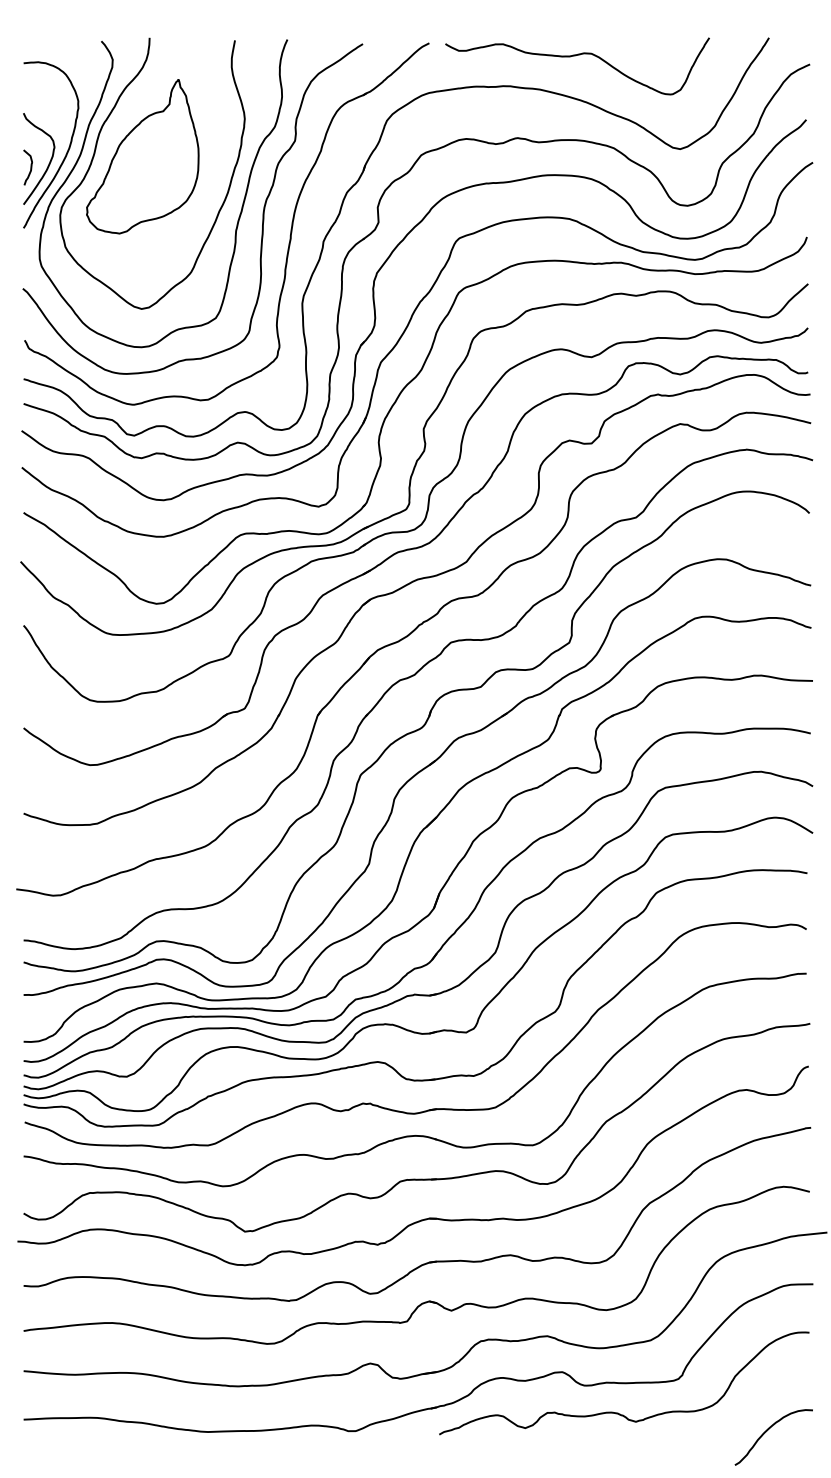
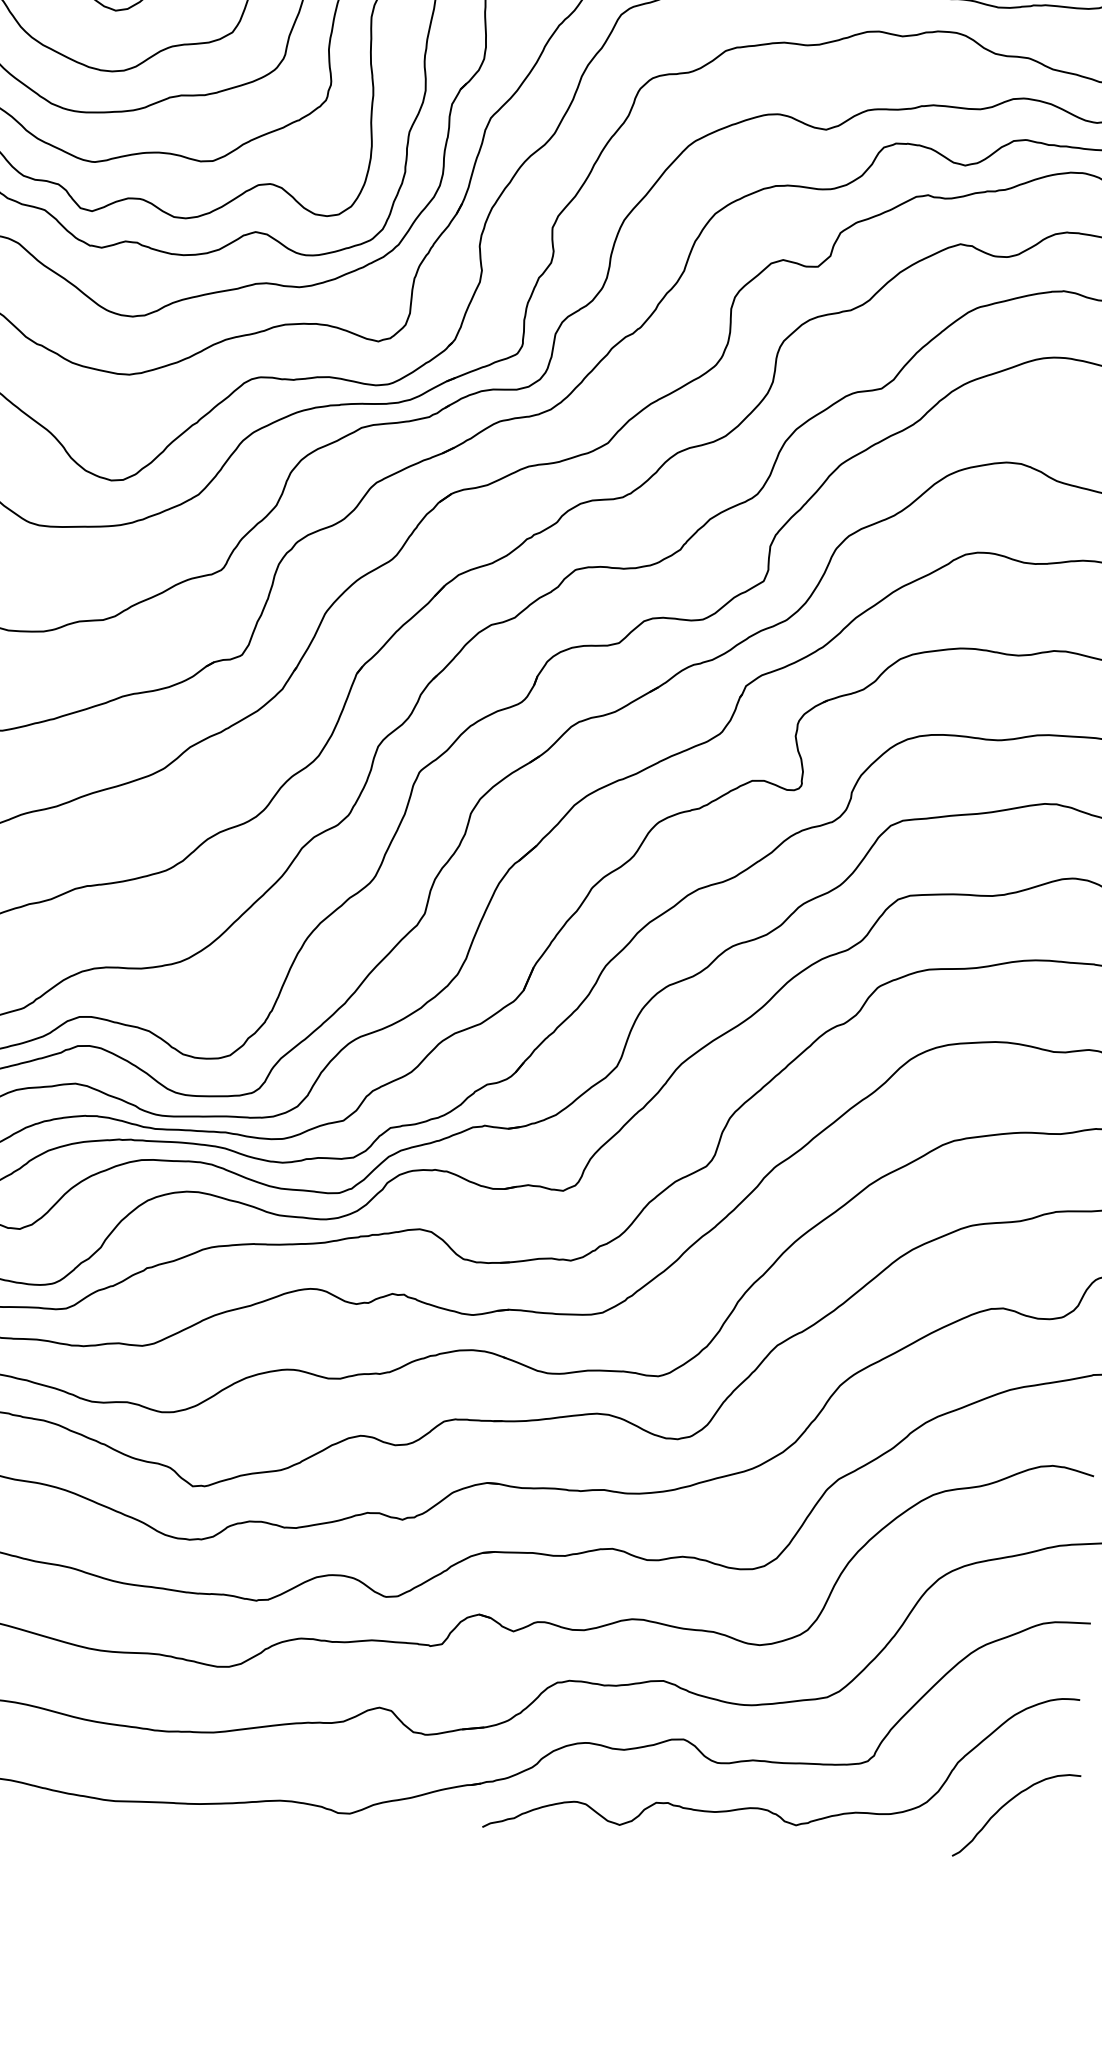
curve: (767, 1431) -> (1006, 1805), moved

